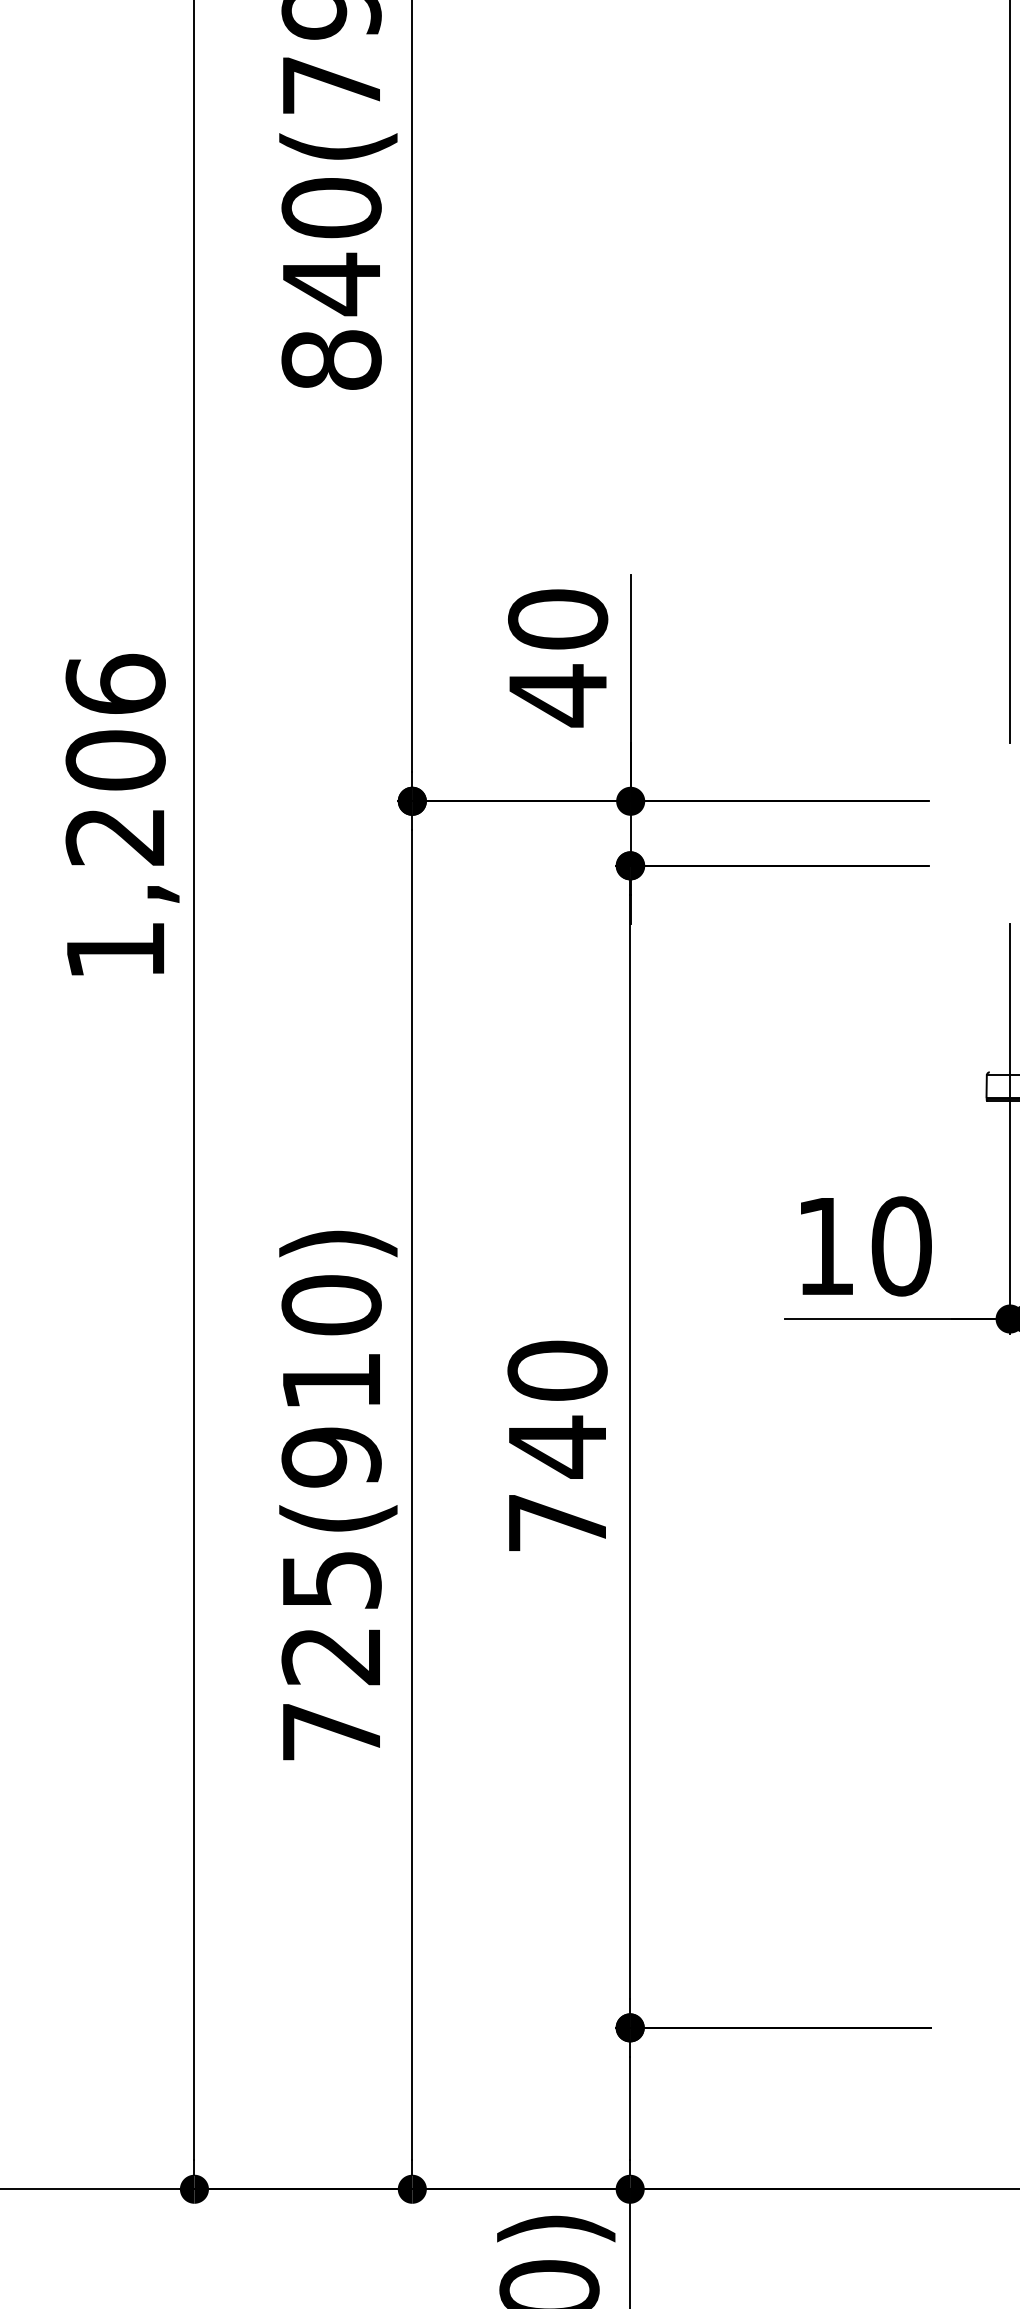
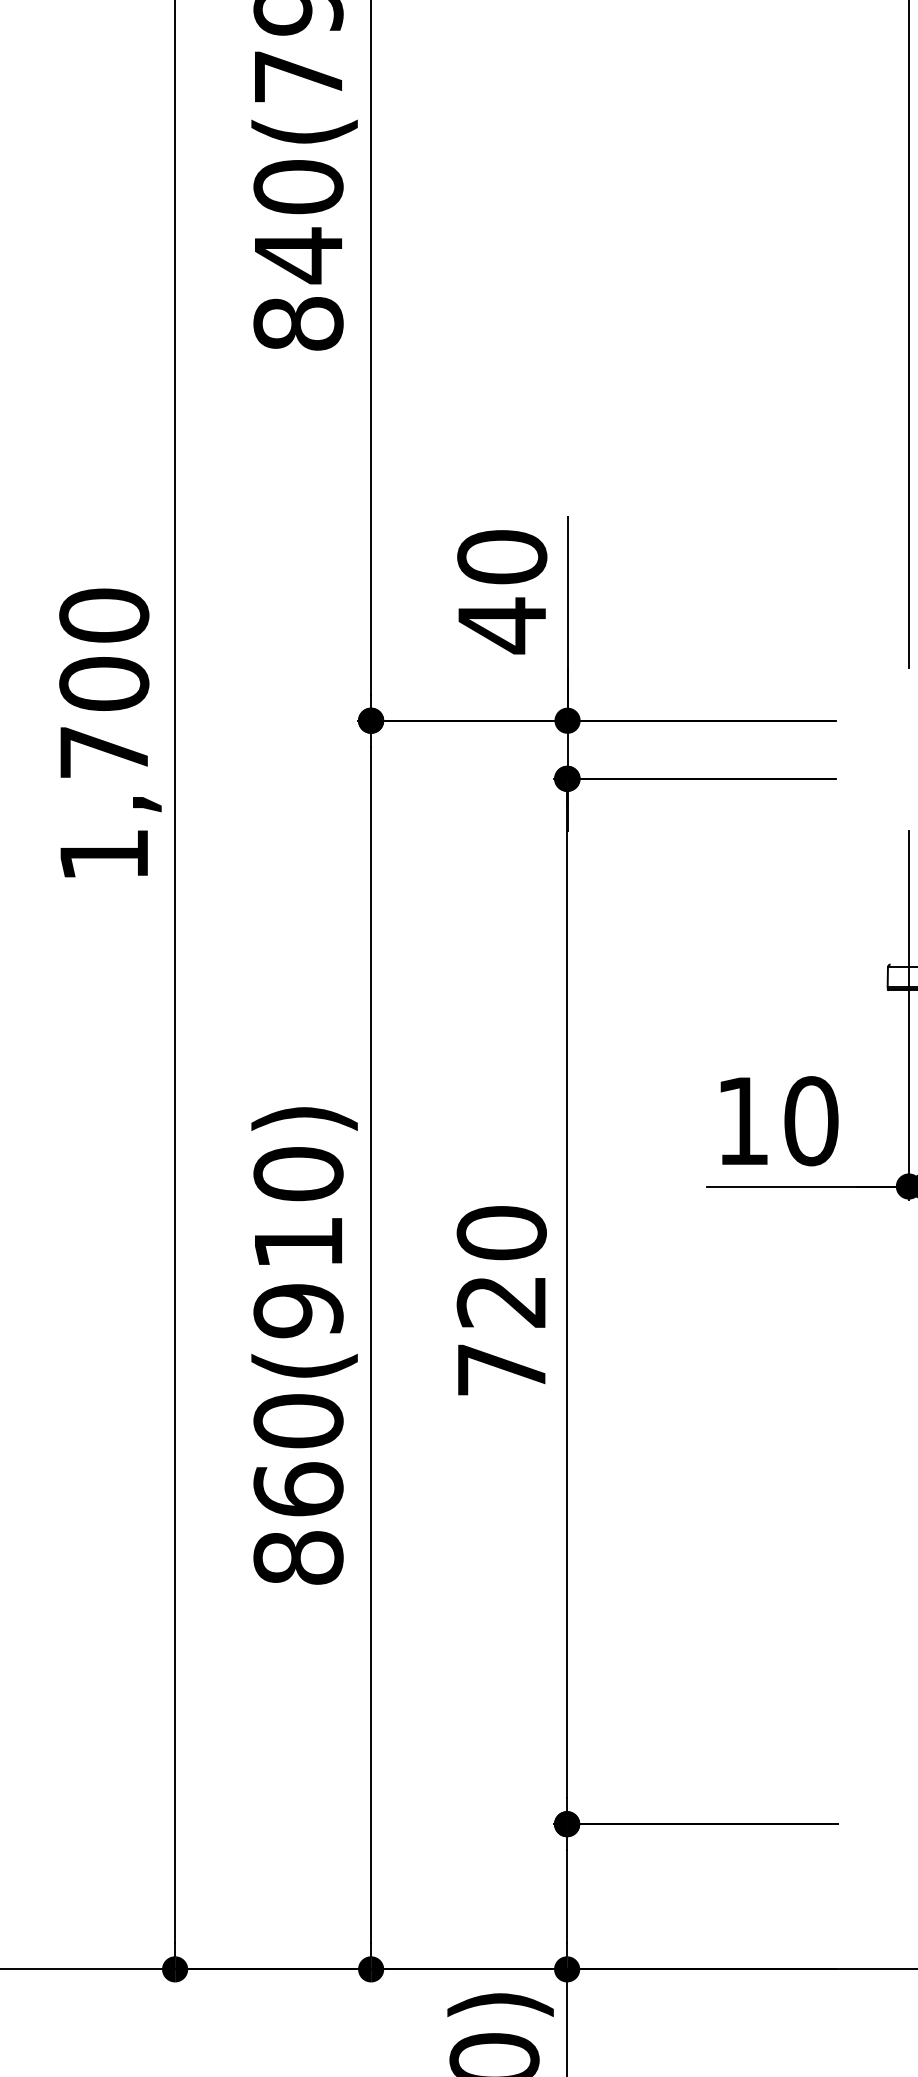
text: (115, 759) -> (104, 683), 1,206 -> 1,700
text: (556, 1446) -> (500, 1301), 740 -> 720
text: (331, 1655) -> (298, 1489), 725(910) -> 860(910)

